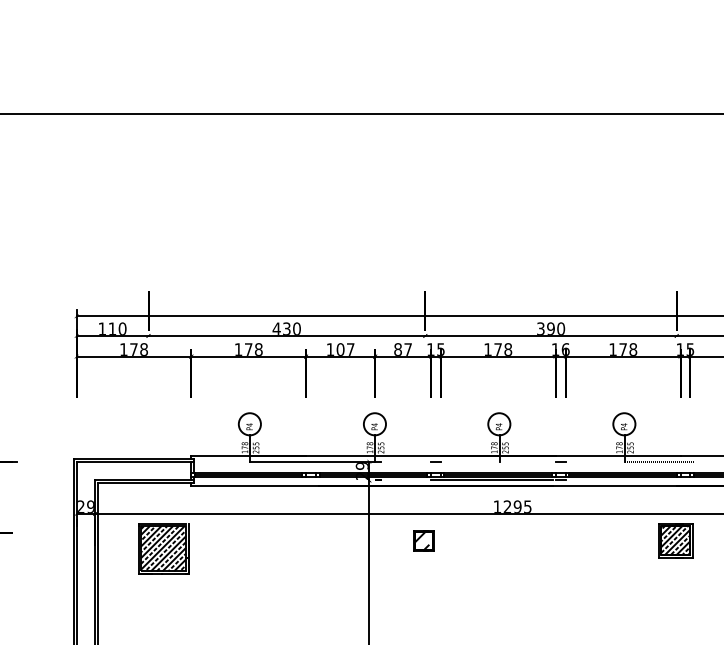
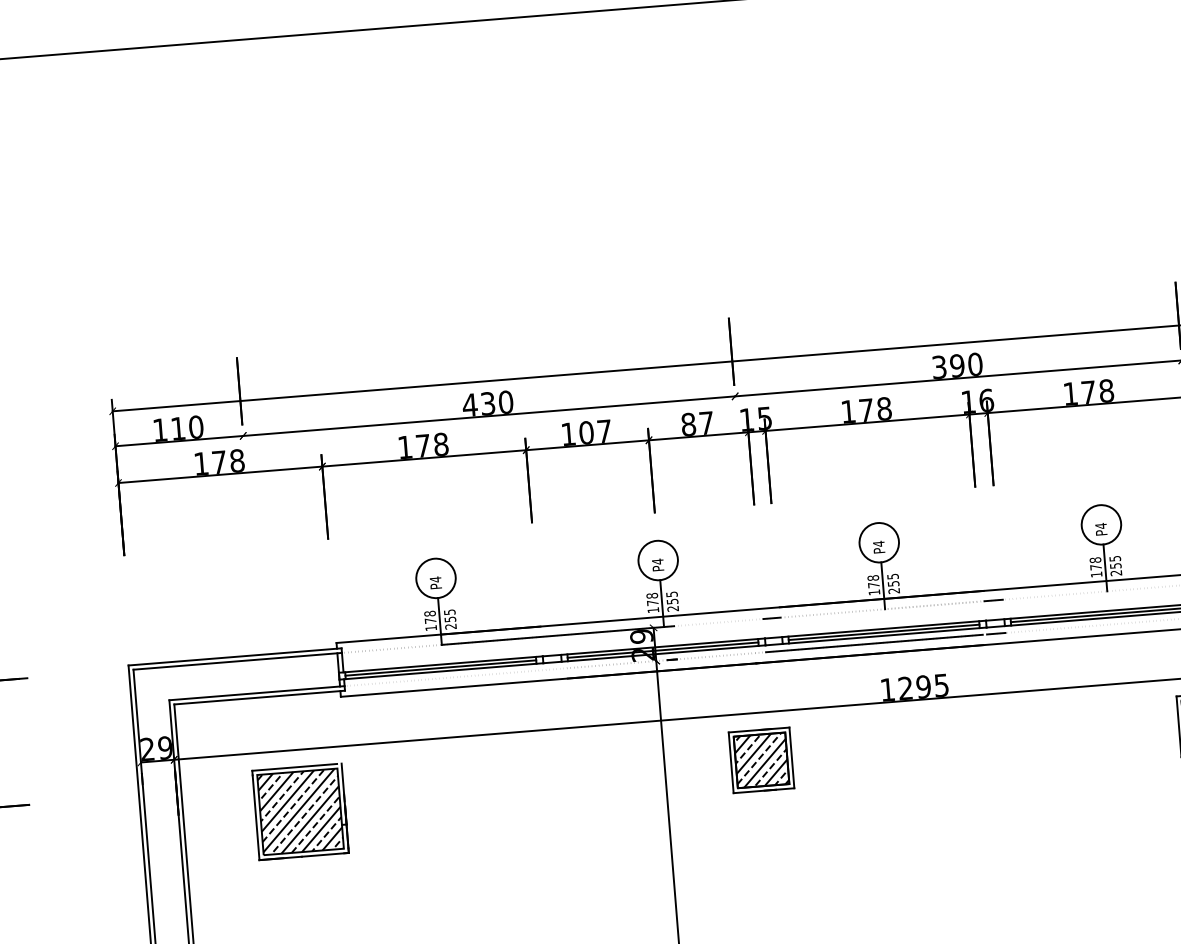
part: (423, 540) -> (761, 760), size x1.67

